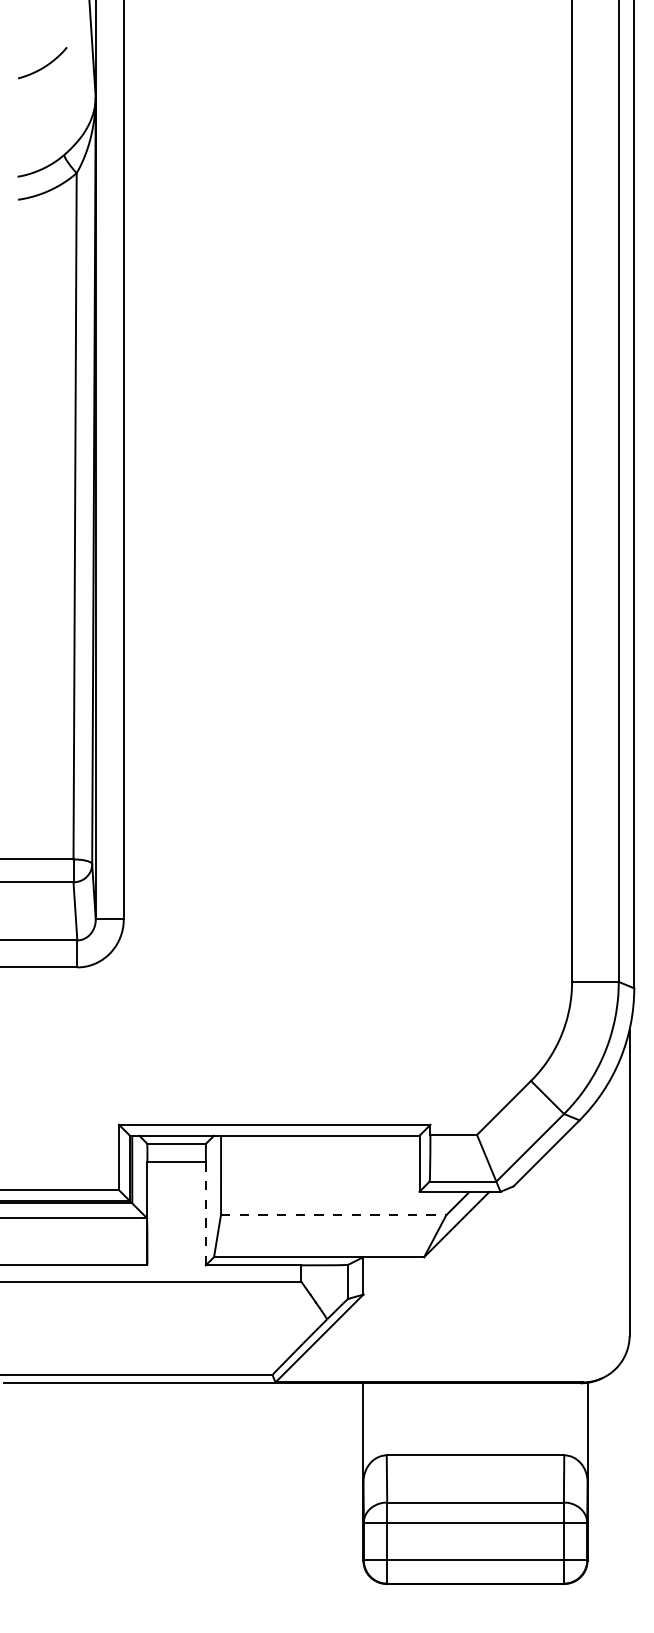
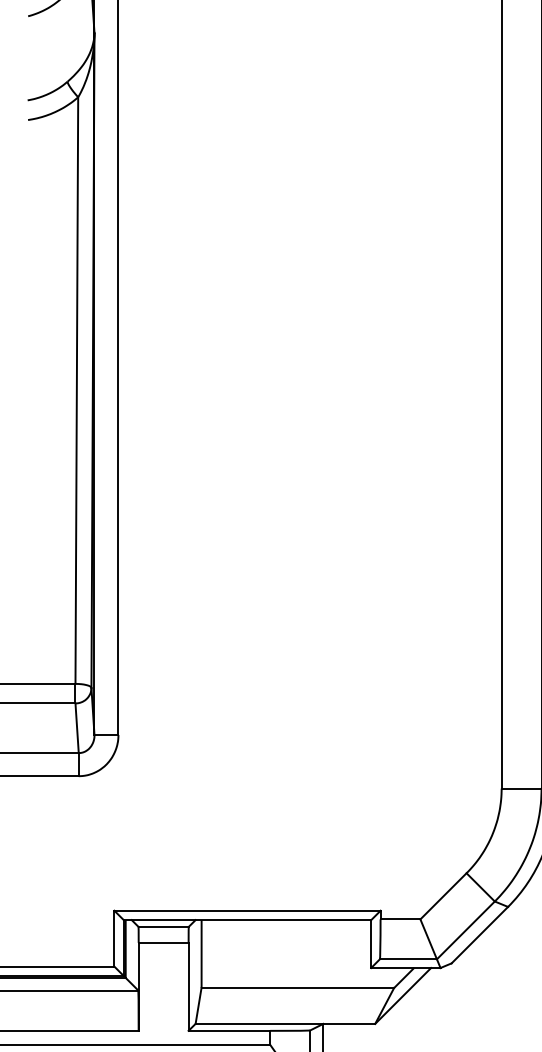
line: (205, 1214) -> (188, 987), dashed -> solid
line: (333, 1215) -> (297, 988), dashed -> solid

